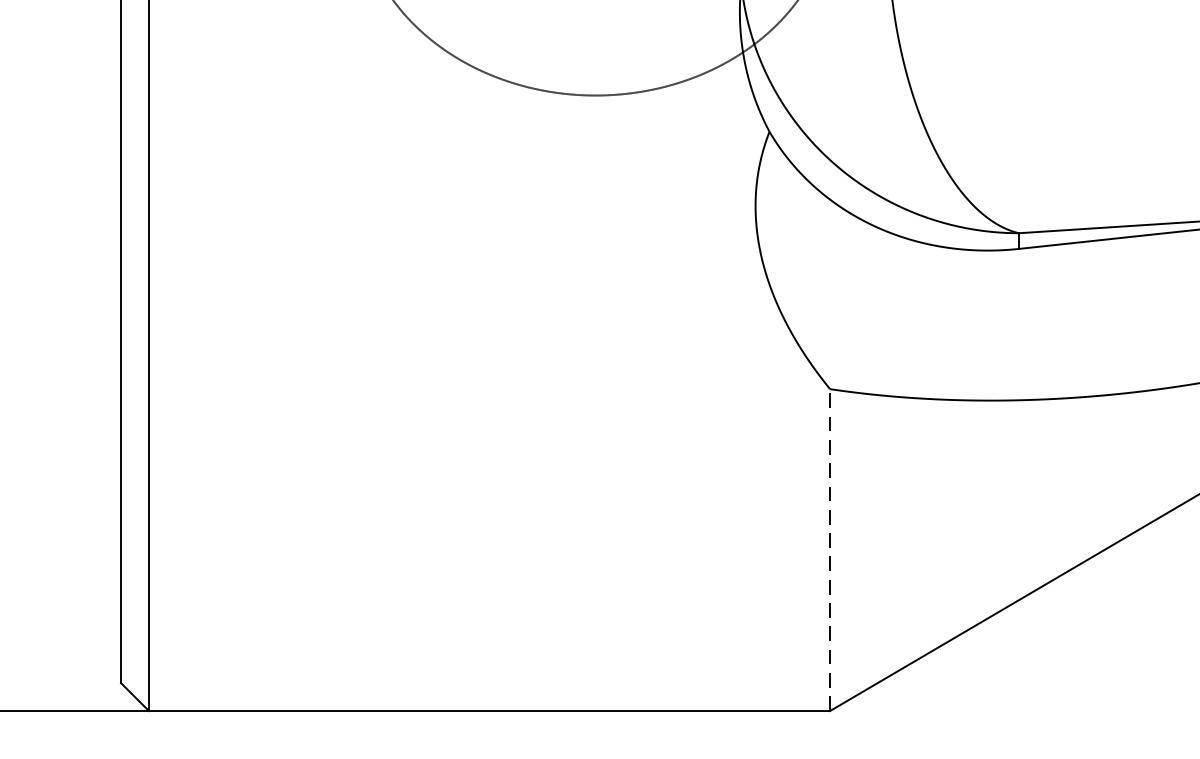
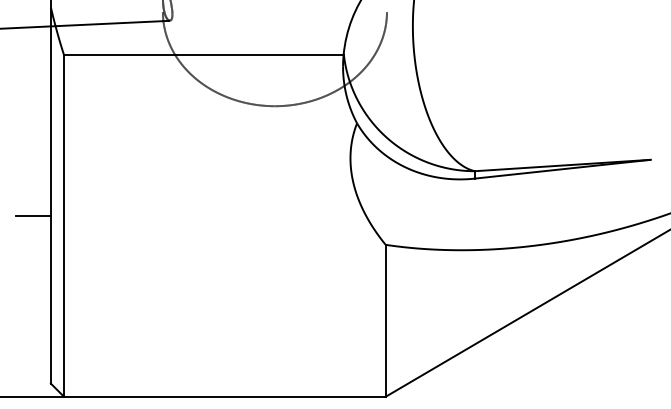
line: (82, 329) -> (32, 216), added
line: (829, 549) -> (385, 320), dashed -> solid

